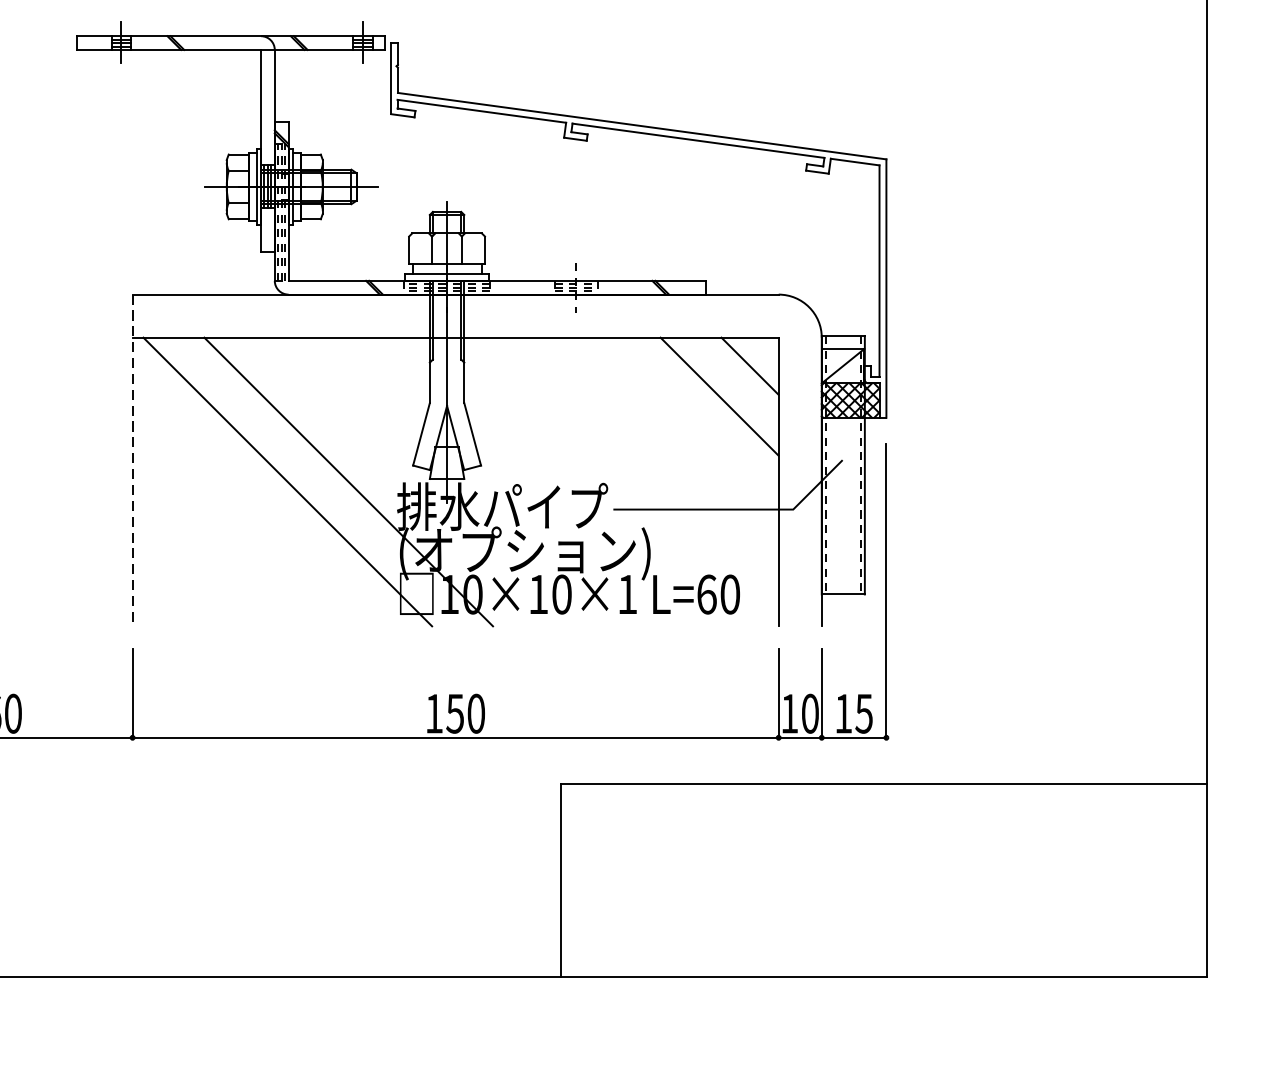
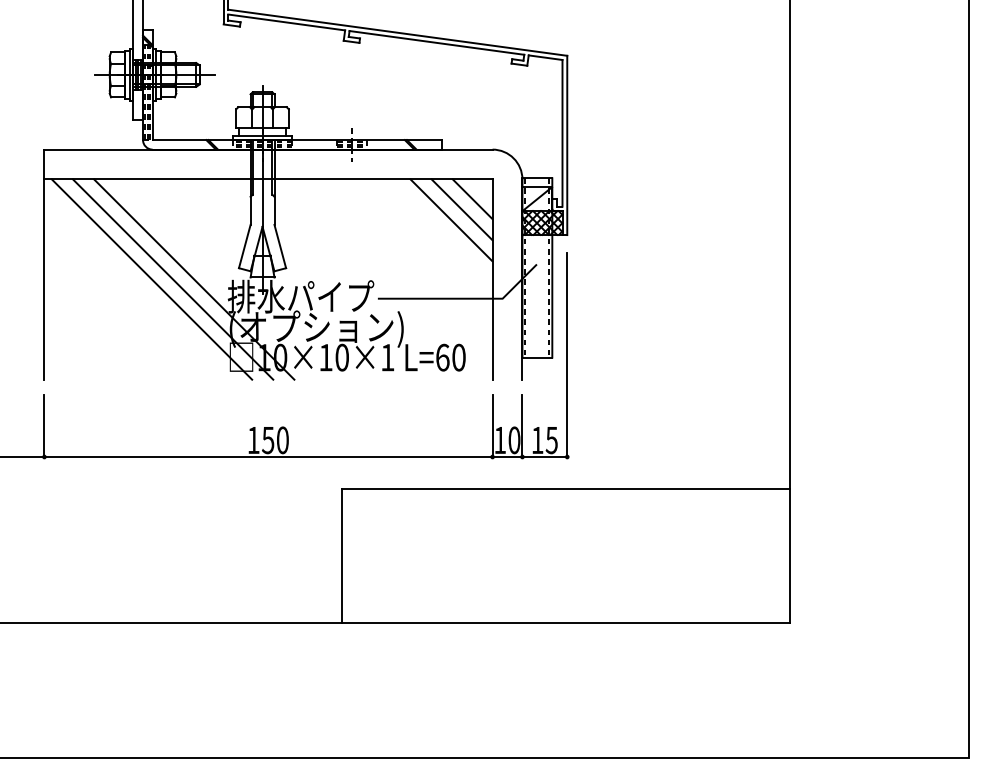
line: (733, 380) -> (461, 209), added
line: (132, 461) -> (44, 265), dashed -> solid
line: (318, 481) -> (173, 279), added

